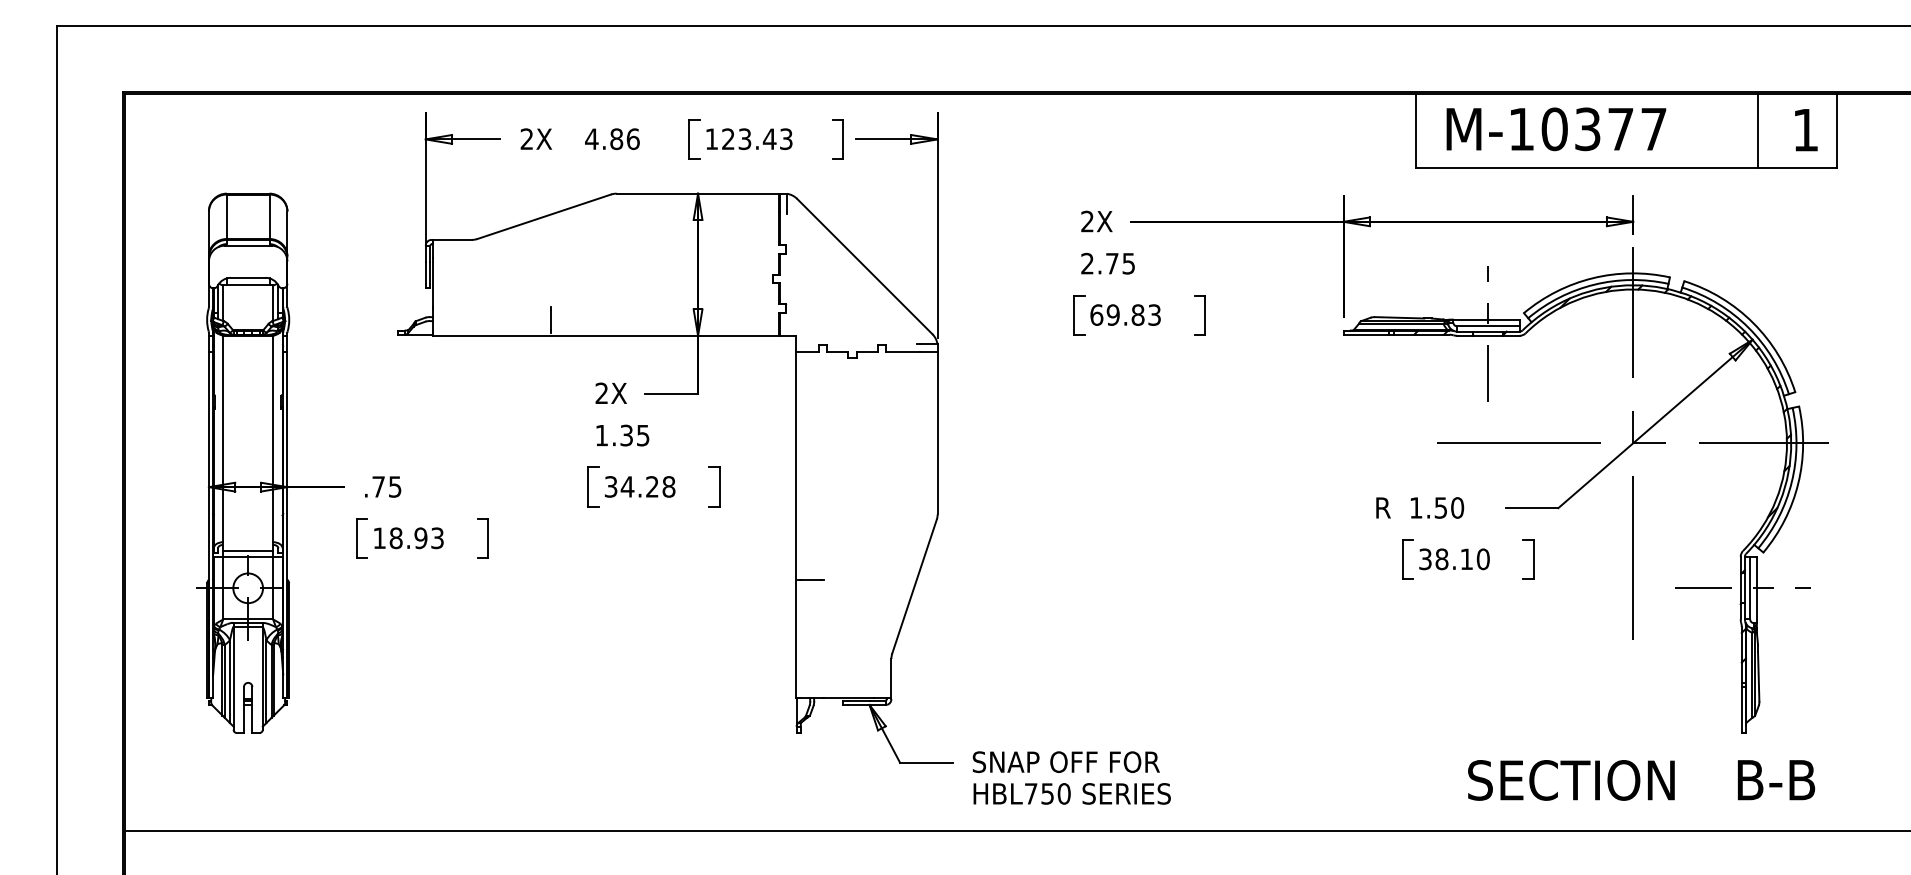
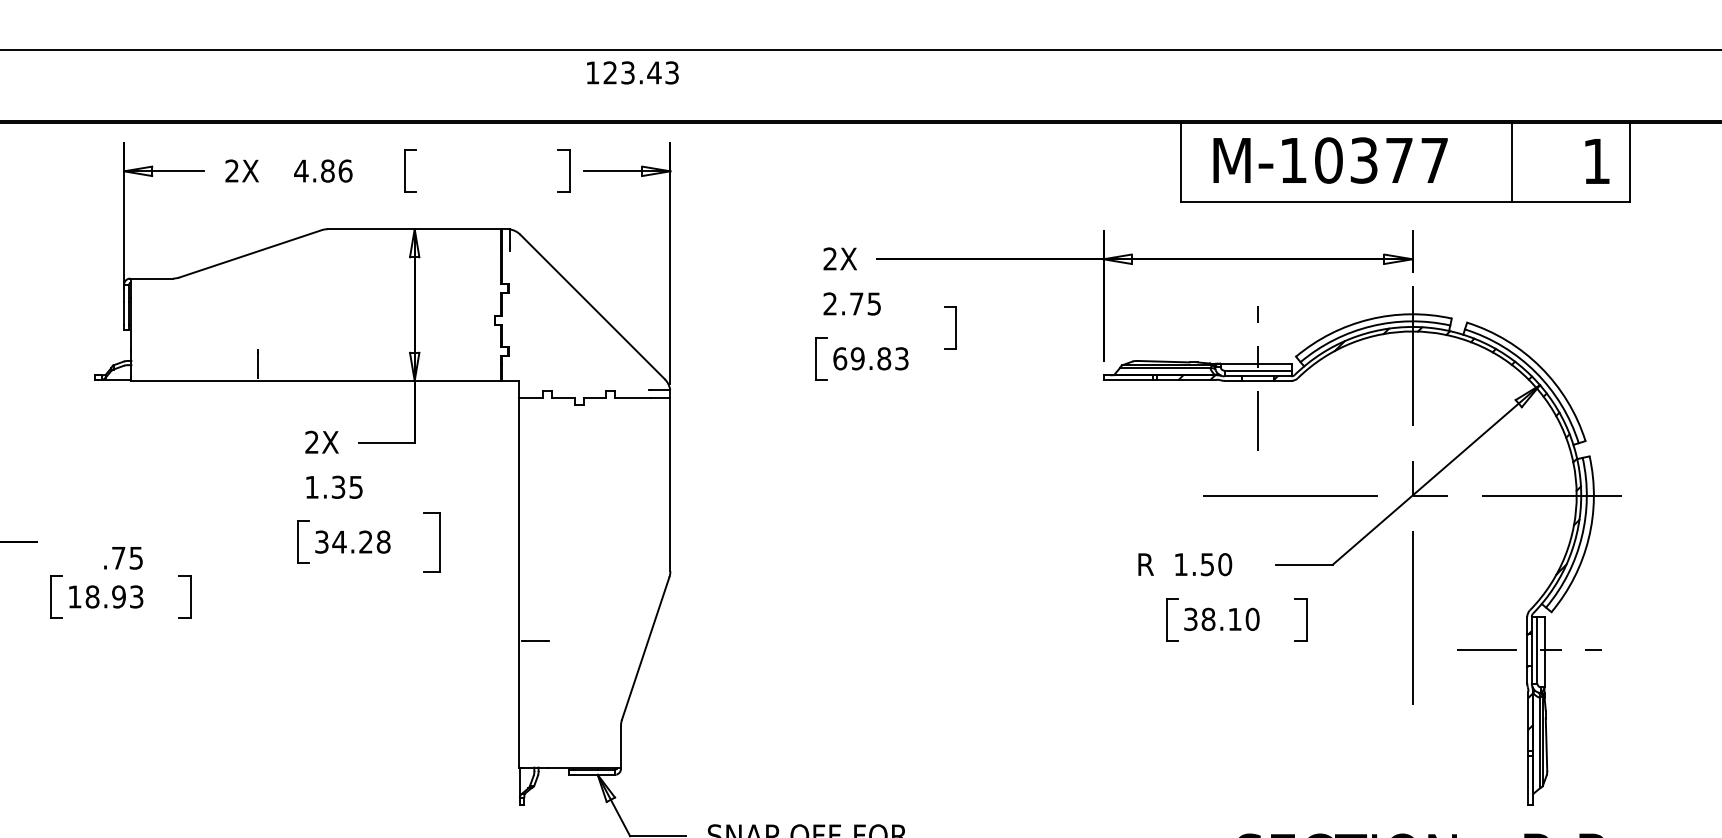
line: (1758, 130) -> (1512, 161), moved
text: (749, 139) -> (632, 73), moved
part: (1199, 315) -> (949, 328), moved
text: (383, 486) -> (123, 557), moved
part: (714, 486) -> (432, 541), size x1.4

